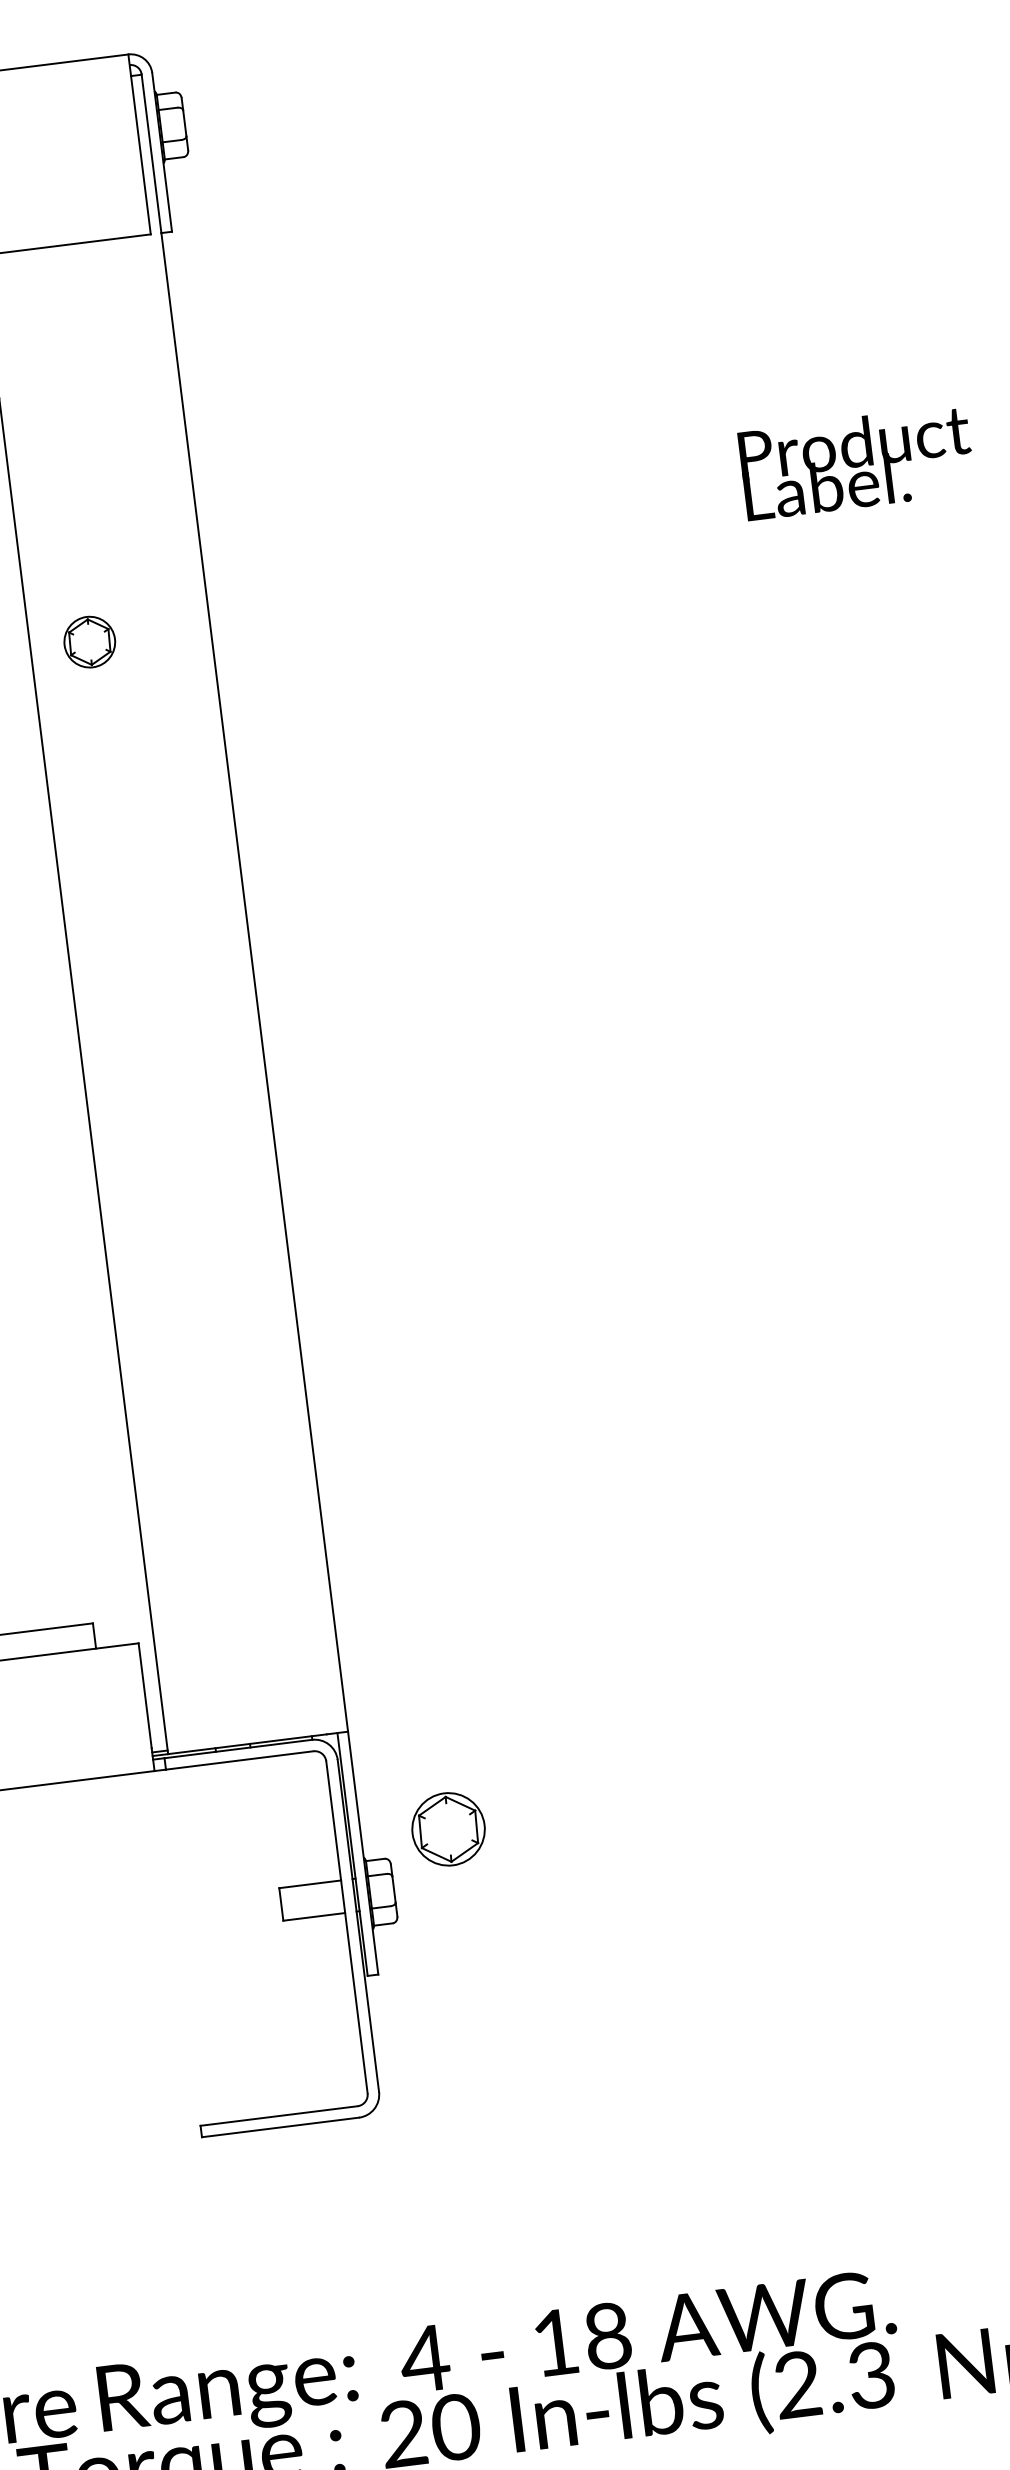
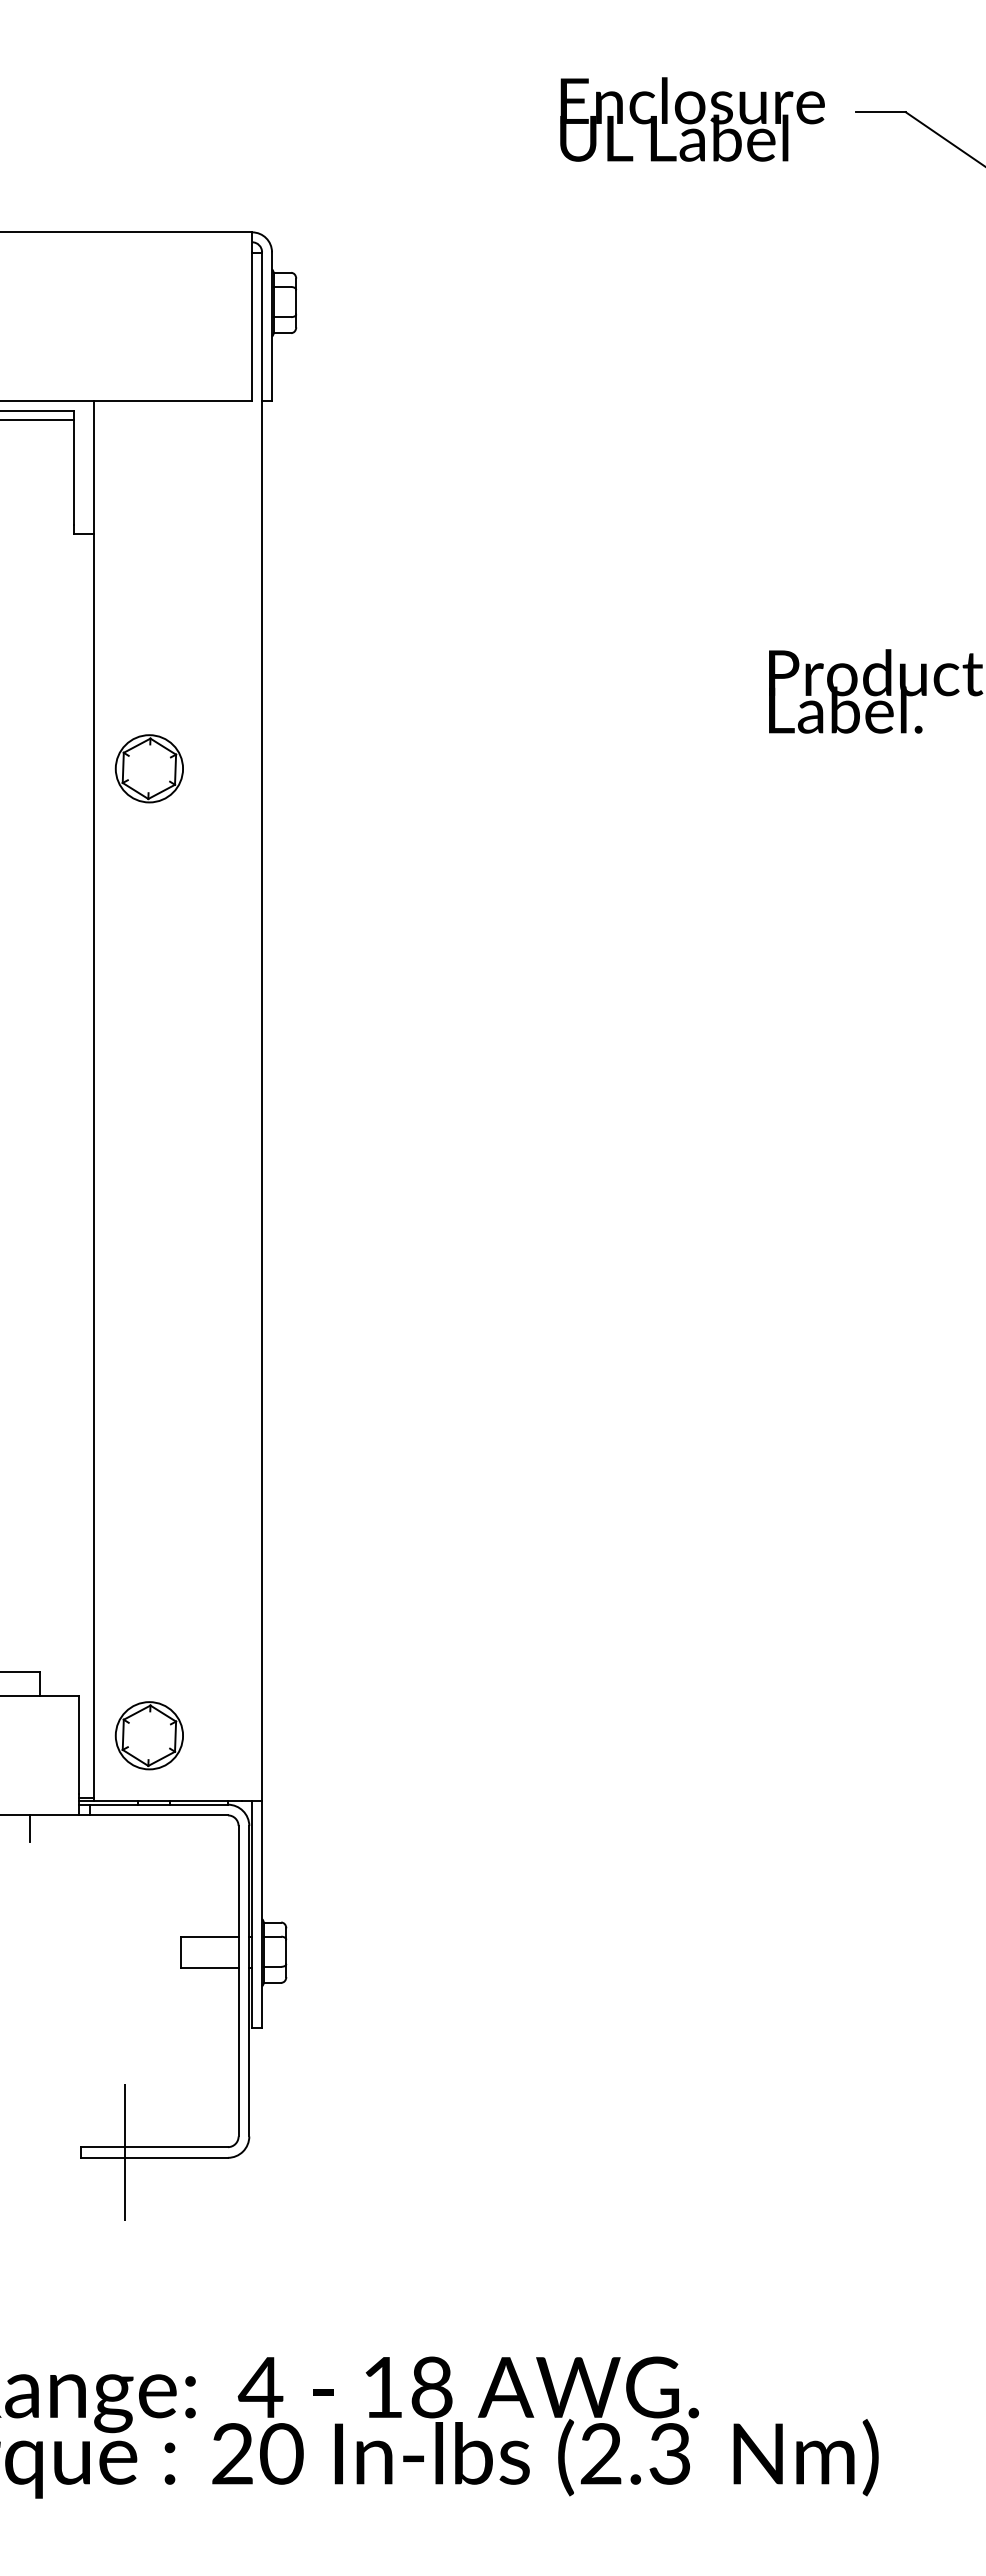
part: (88, 641) -> (148, 768), size x1.43
line: (102, 1791) -> (29, 1828), added
part: (447, 1829) -> (148, 1735), moved
line: (247, 2125) -> (124, 2152), added

